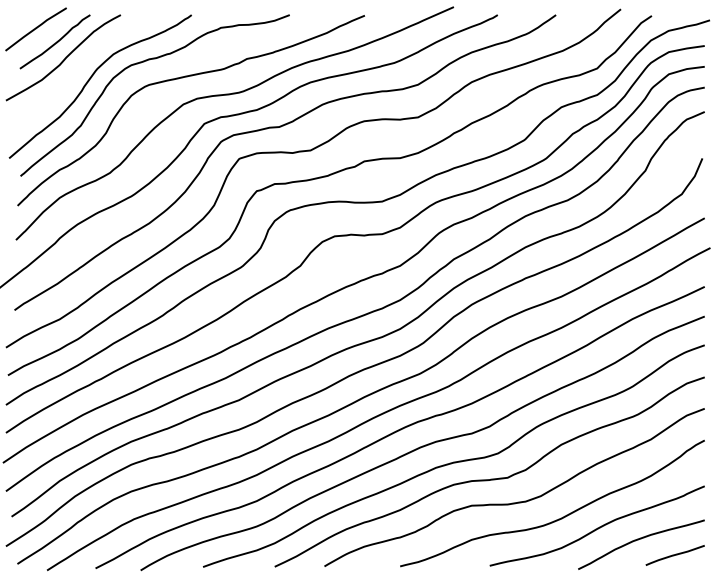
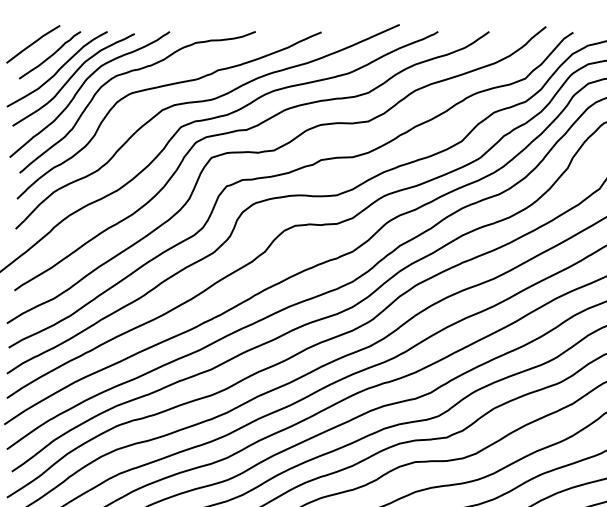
curve: (80, 67) -> (72, 77), added

